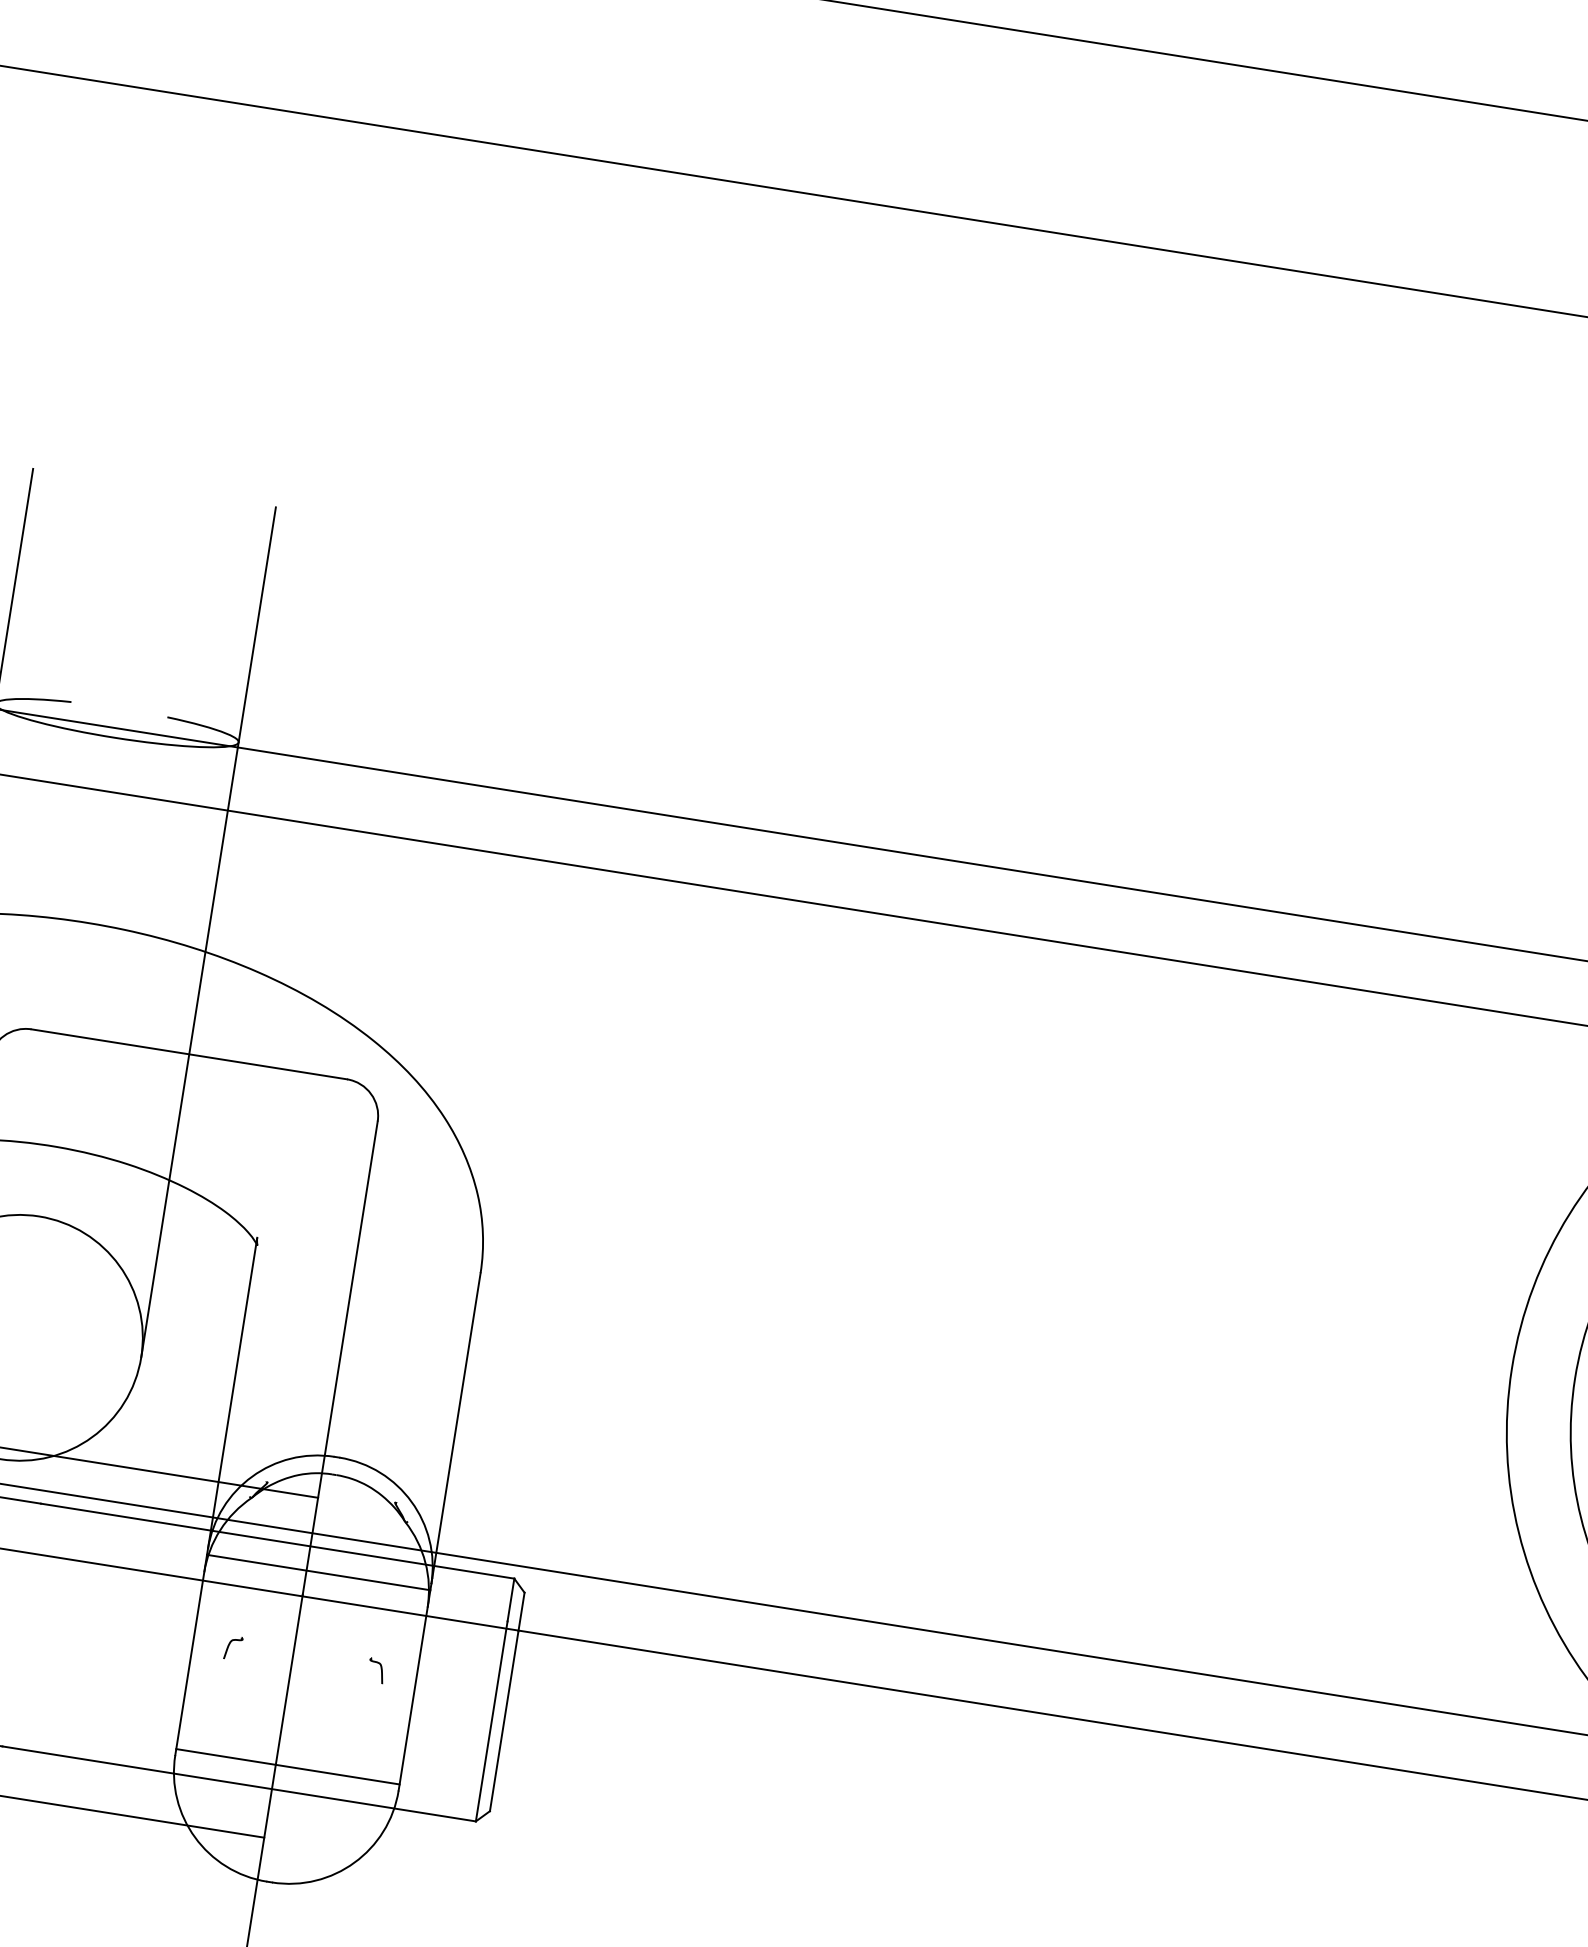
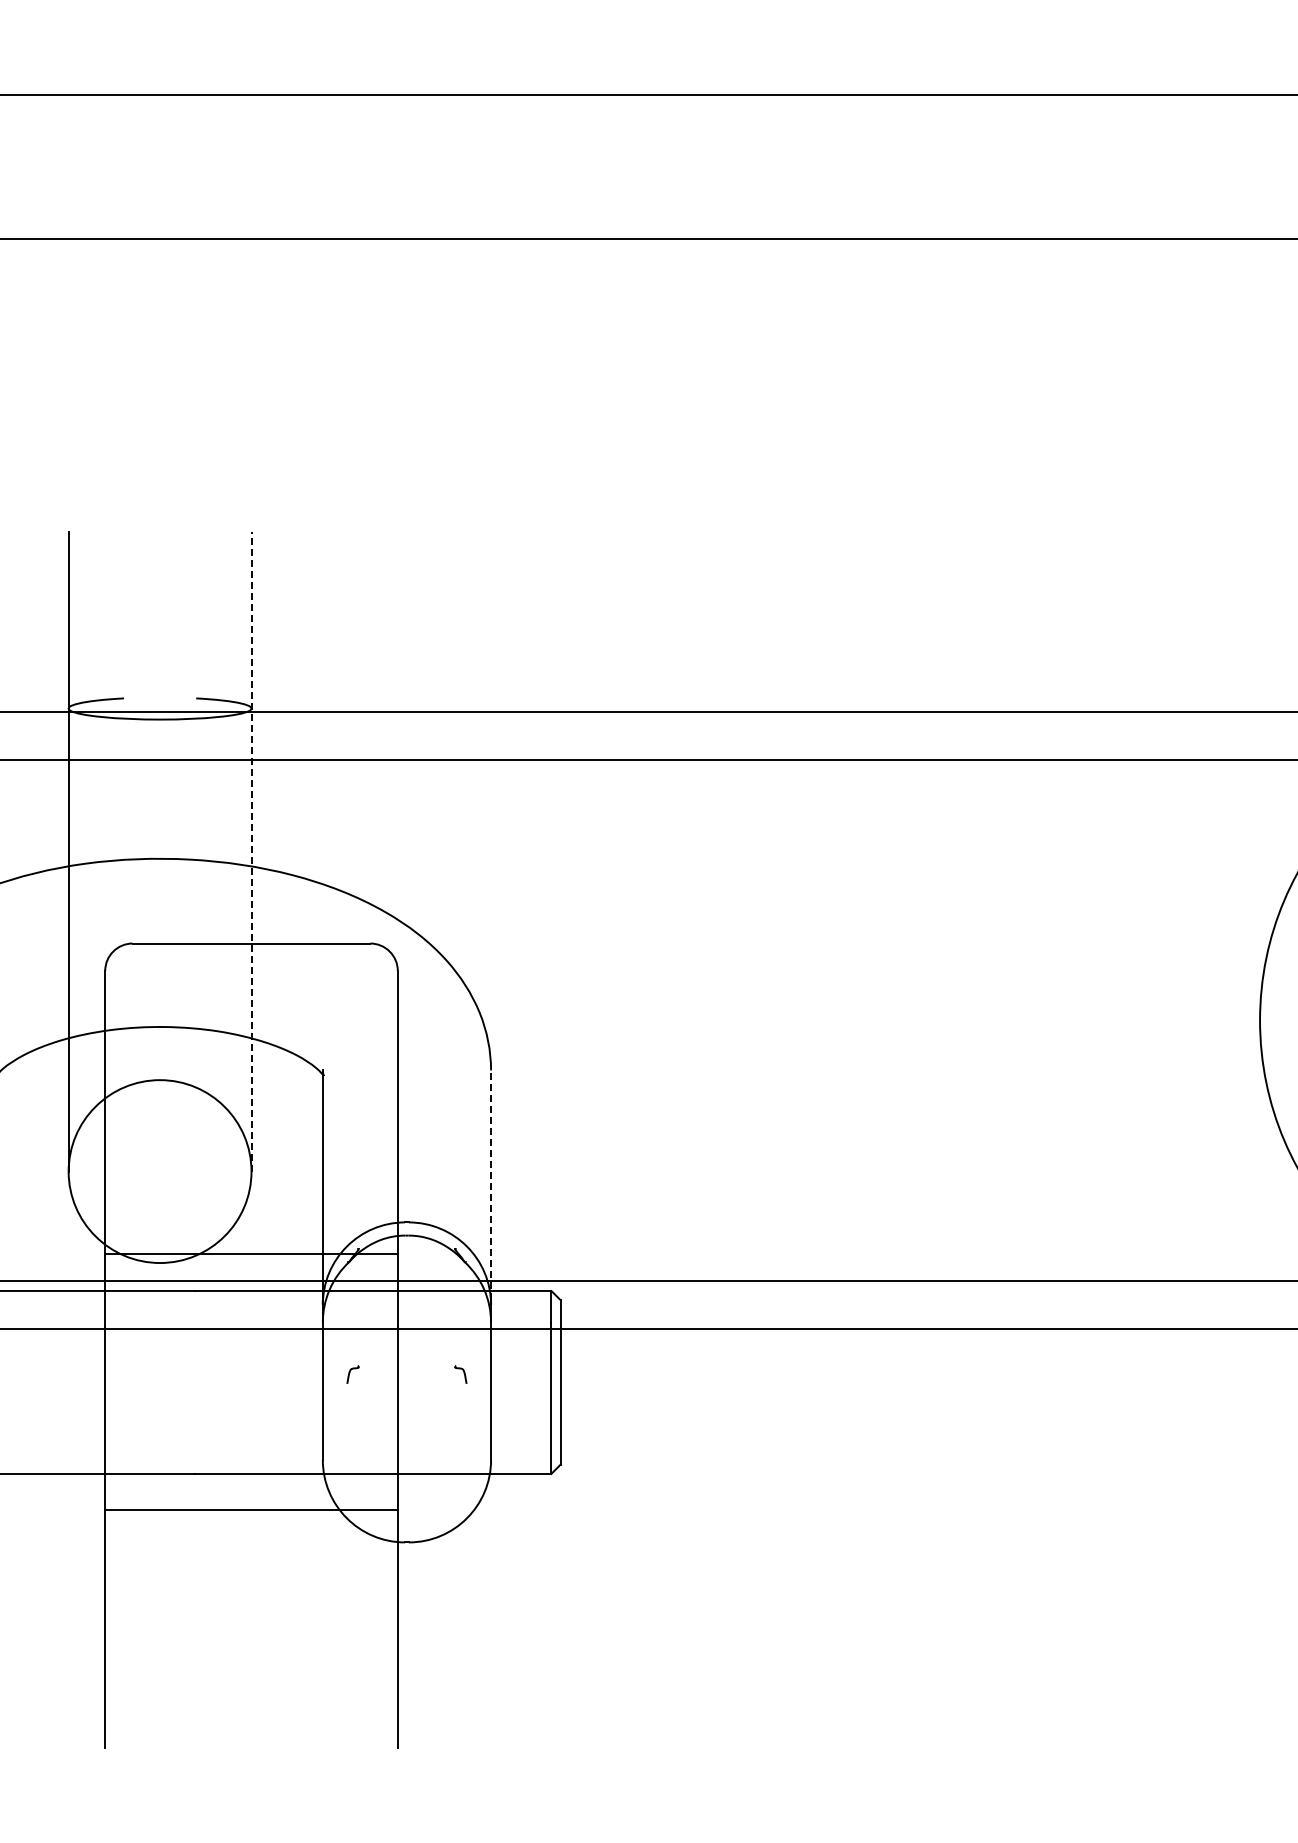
line: (208, 932) -> (251, 851), solid -> dashed
line: (456, 1426) -> (491, 1185), solid -> dashed
line: (318, 1572) -> (406, 1309), removed
line: (287, 1766) -> (406, 1455), removed

